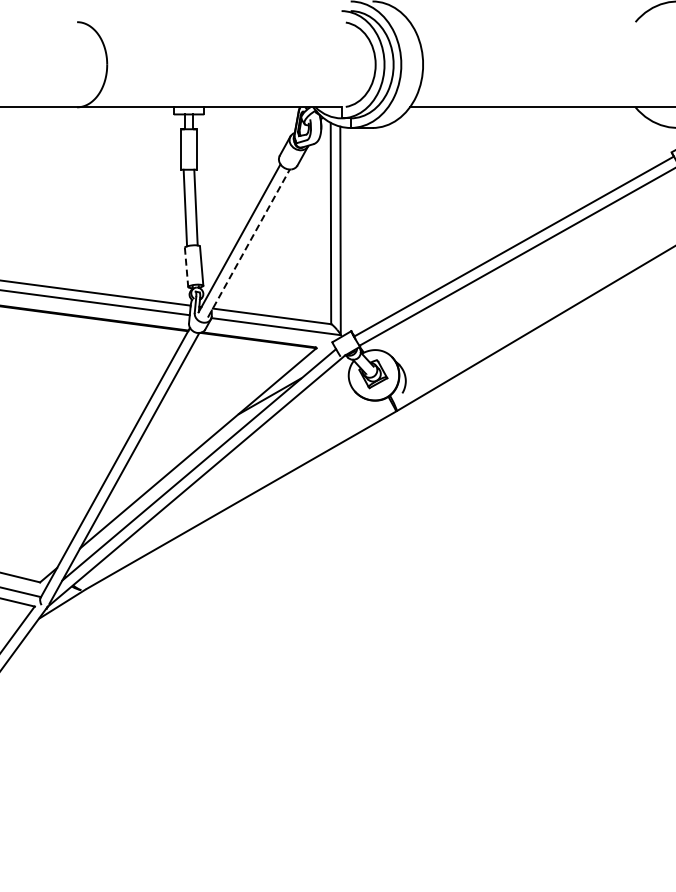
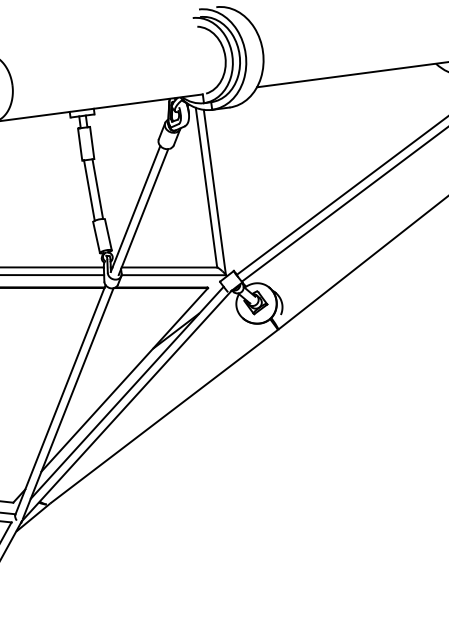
line: (248, 243) -> (143, 212), dashed -> solid
line: (186, 267) -> (96, 237), dashed -> solid

